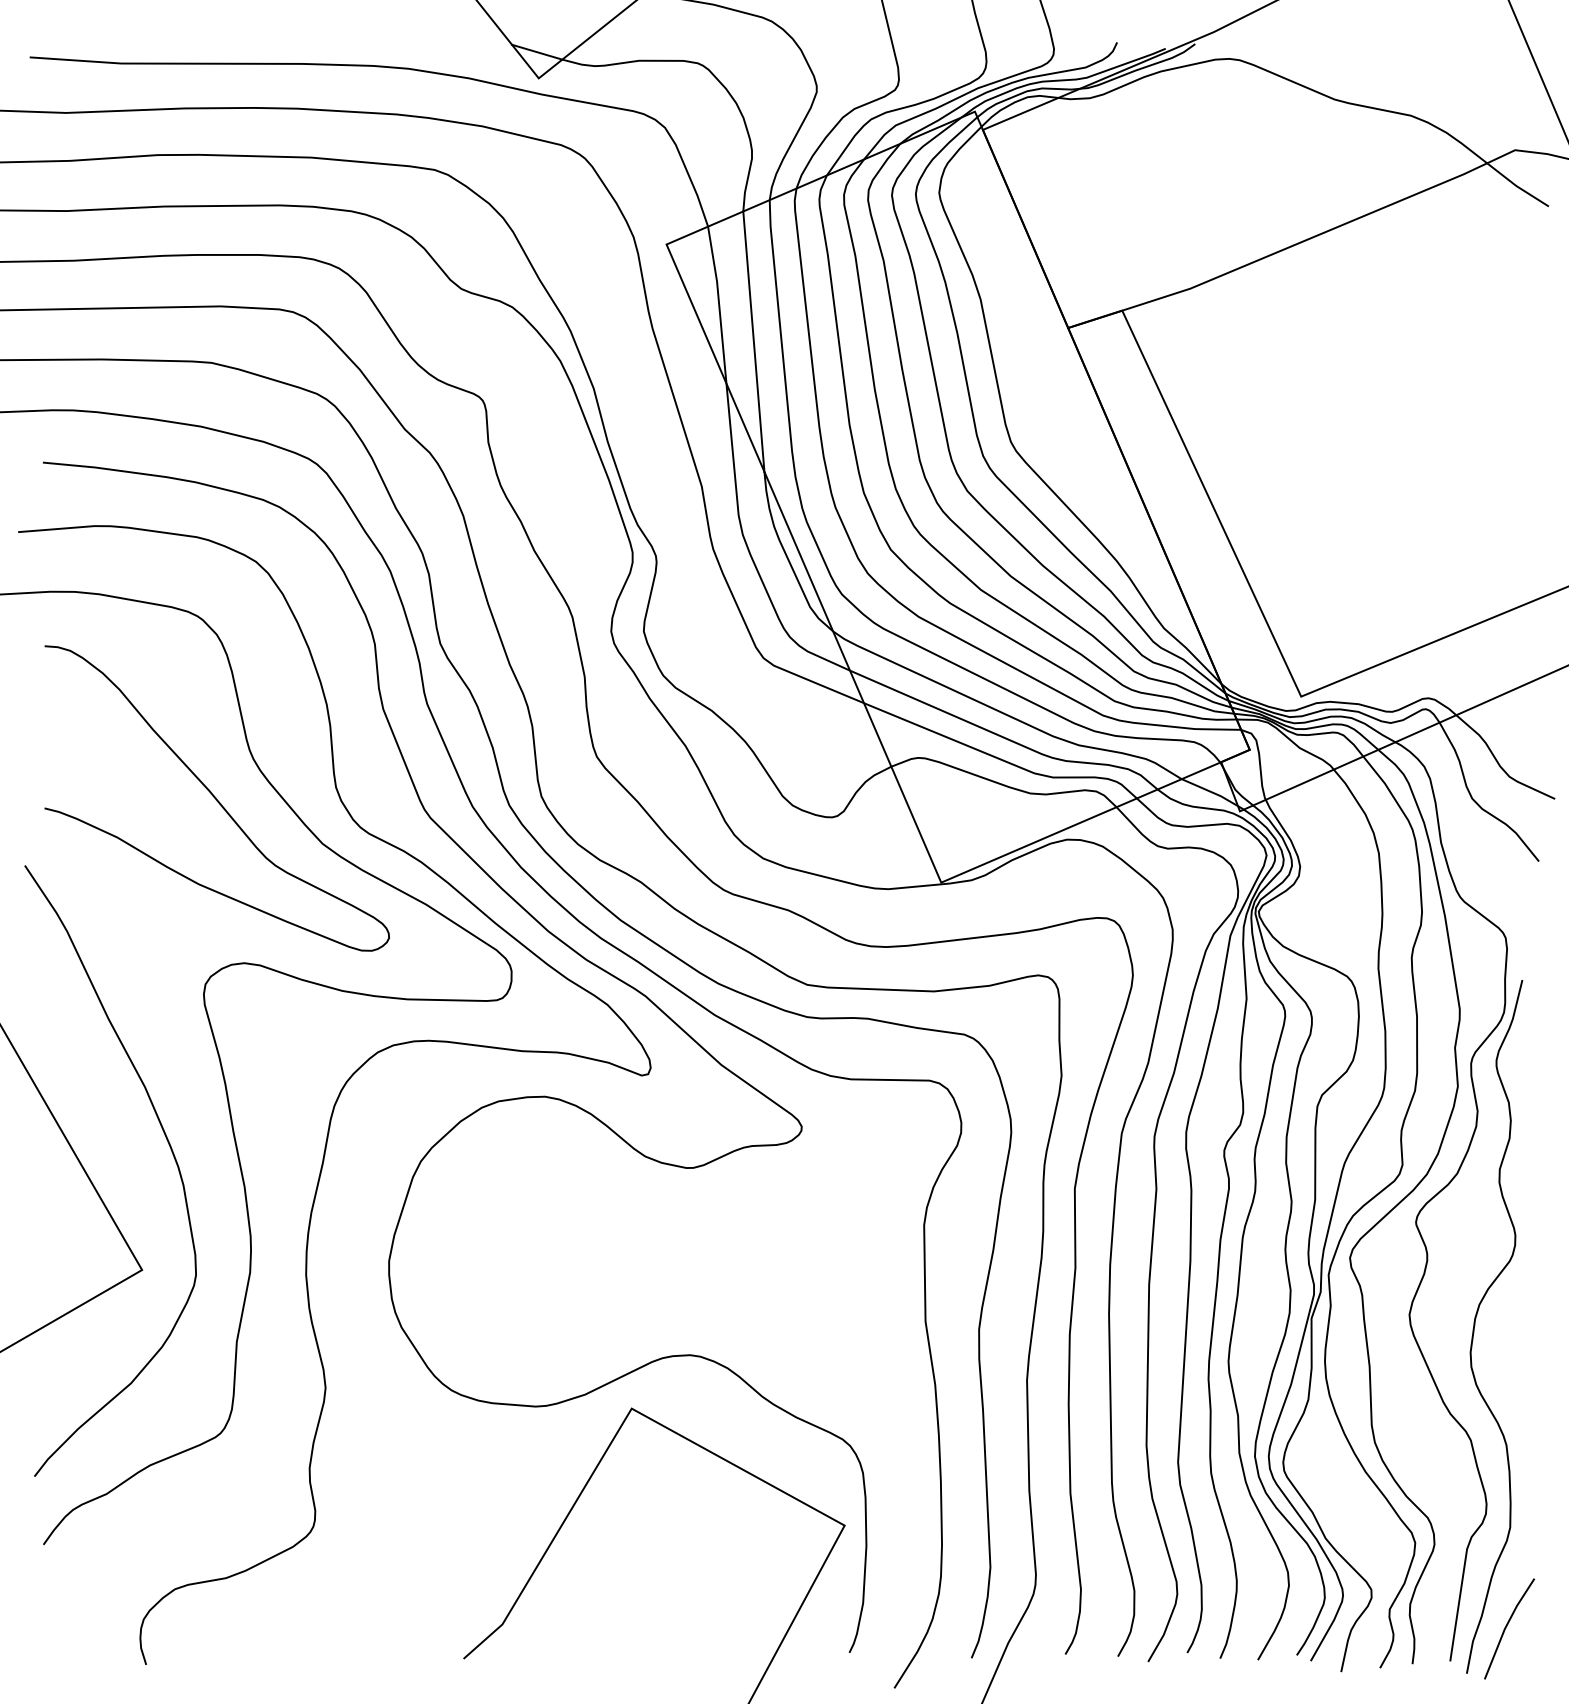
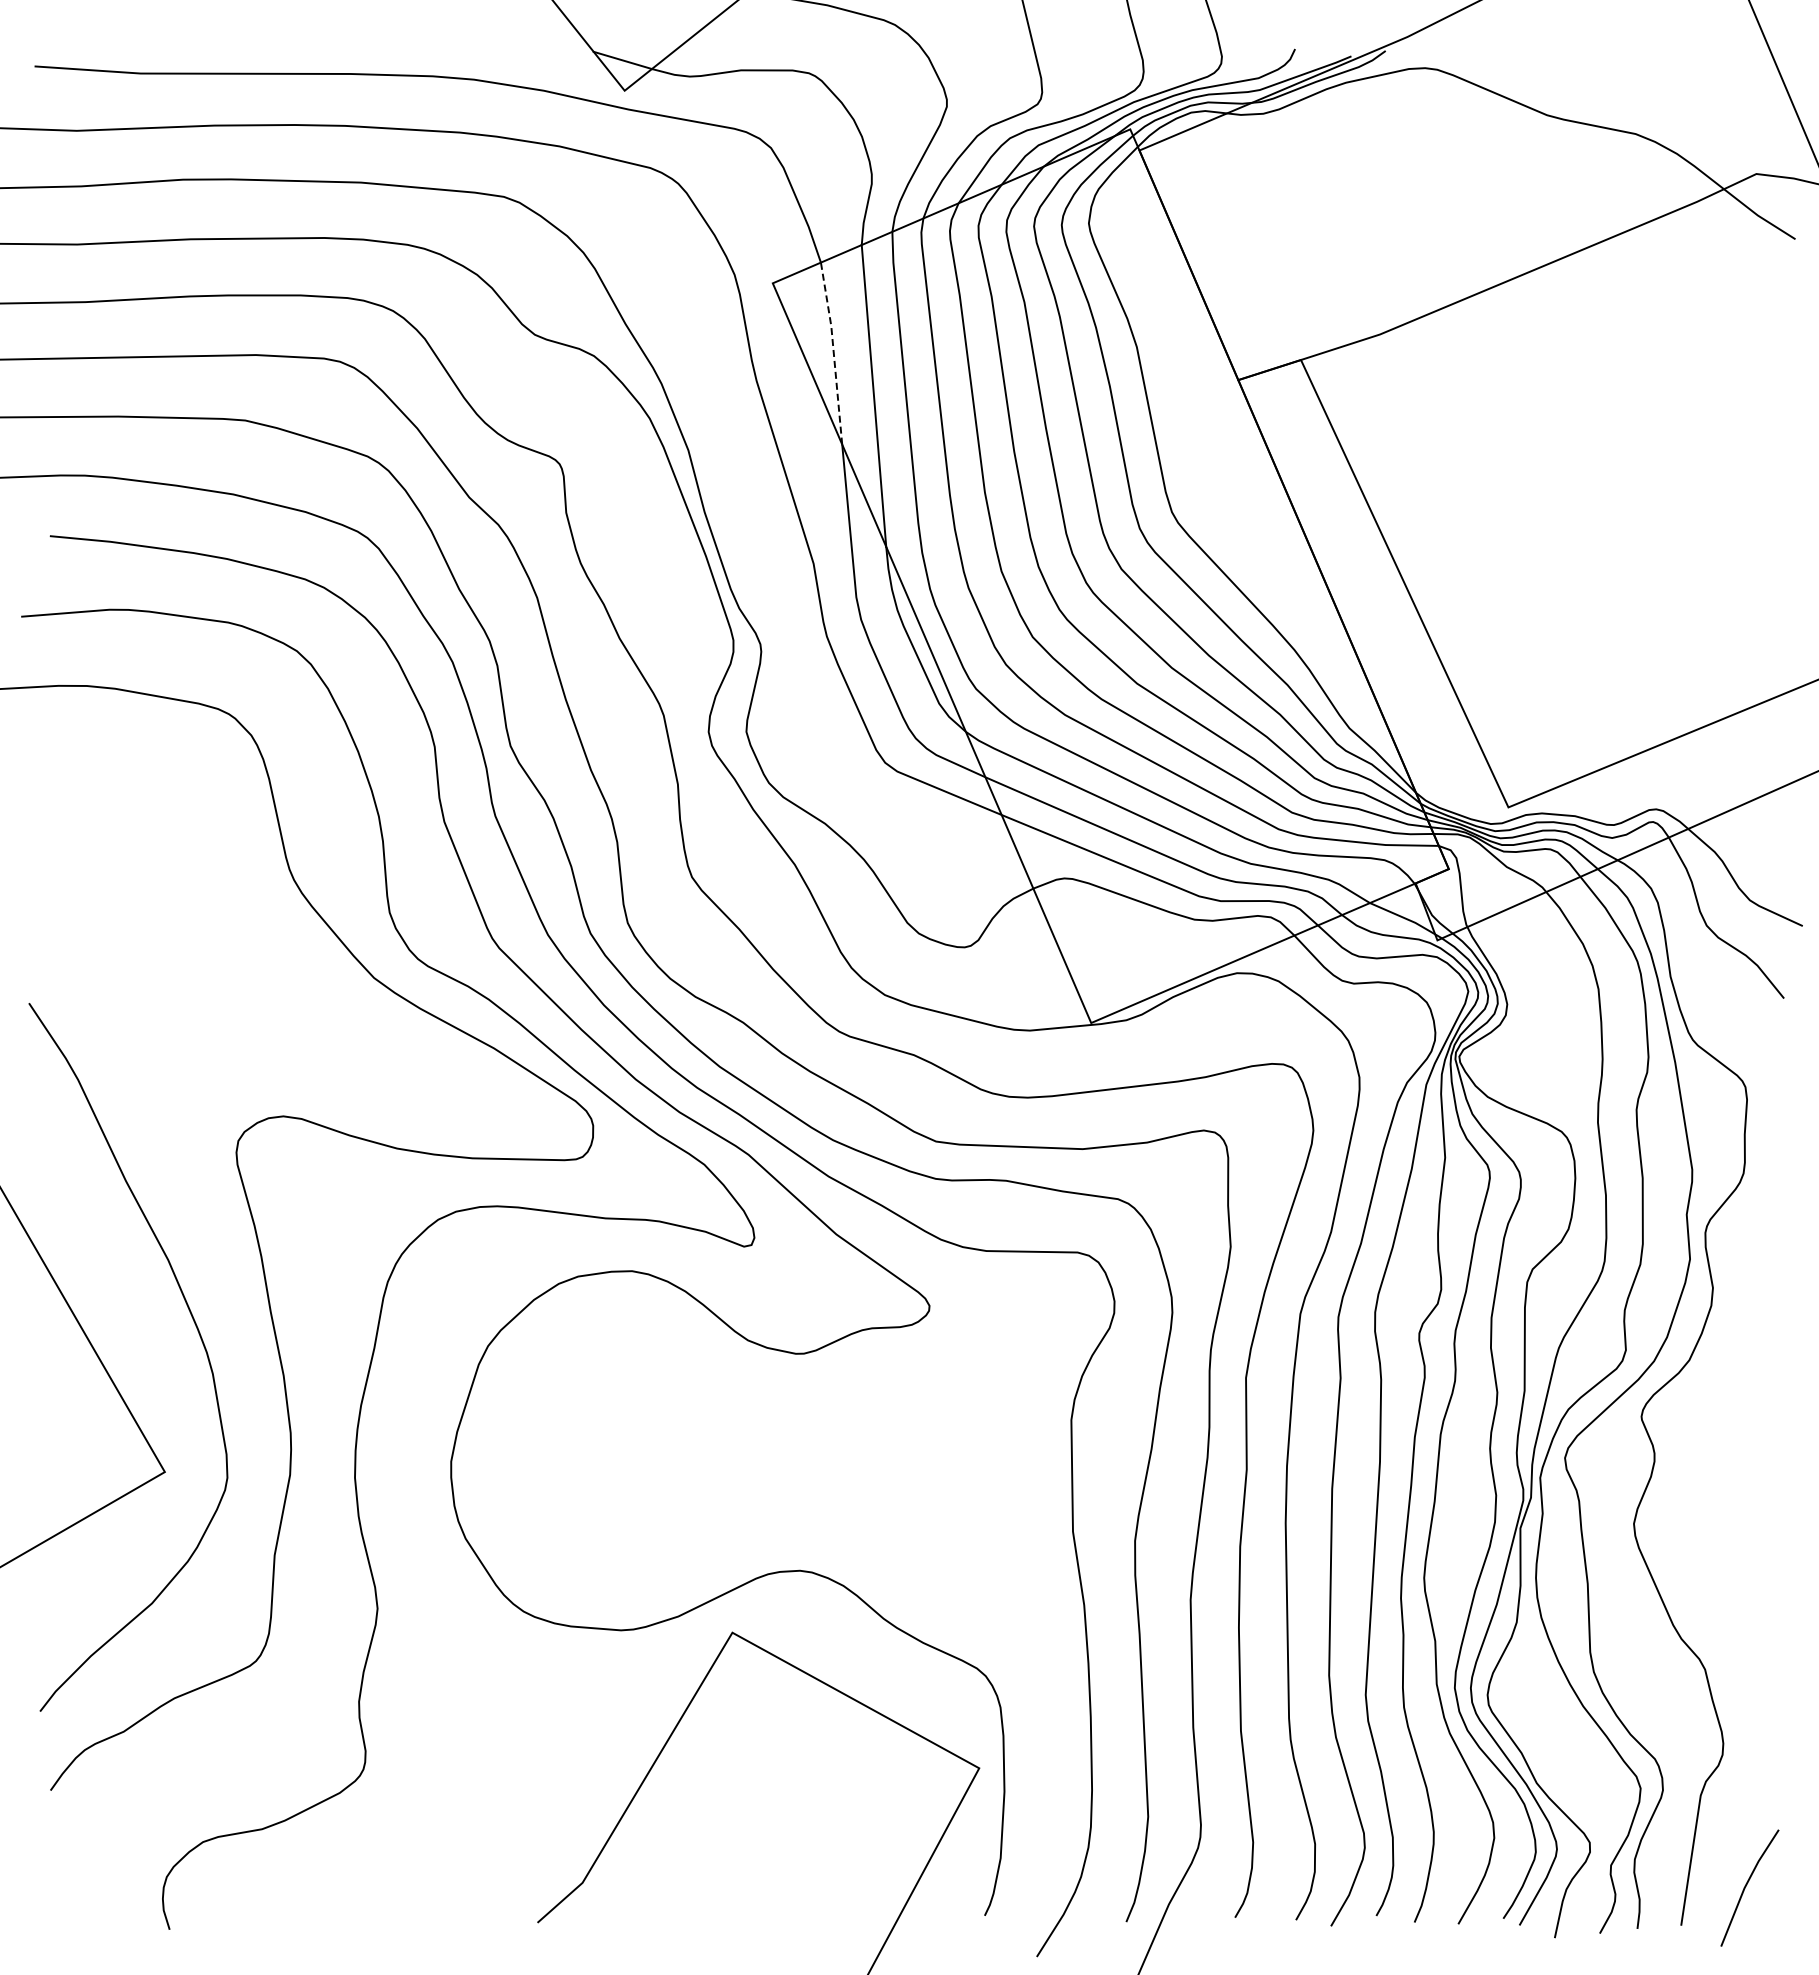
line: (718, 304) -> (833, 352), solid -> dashed
curve: (216, 798) -> (251, 925), removed
curve: (1475, 1324) -> (1710, 1535), removed

